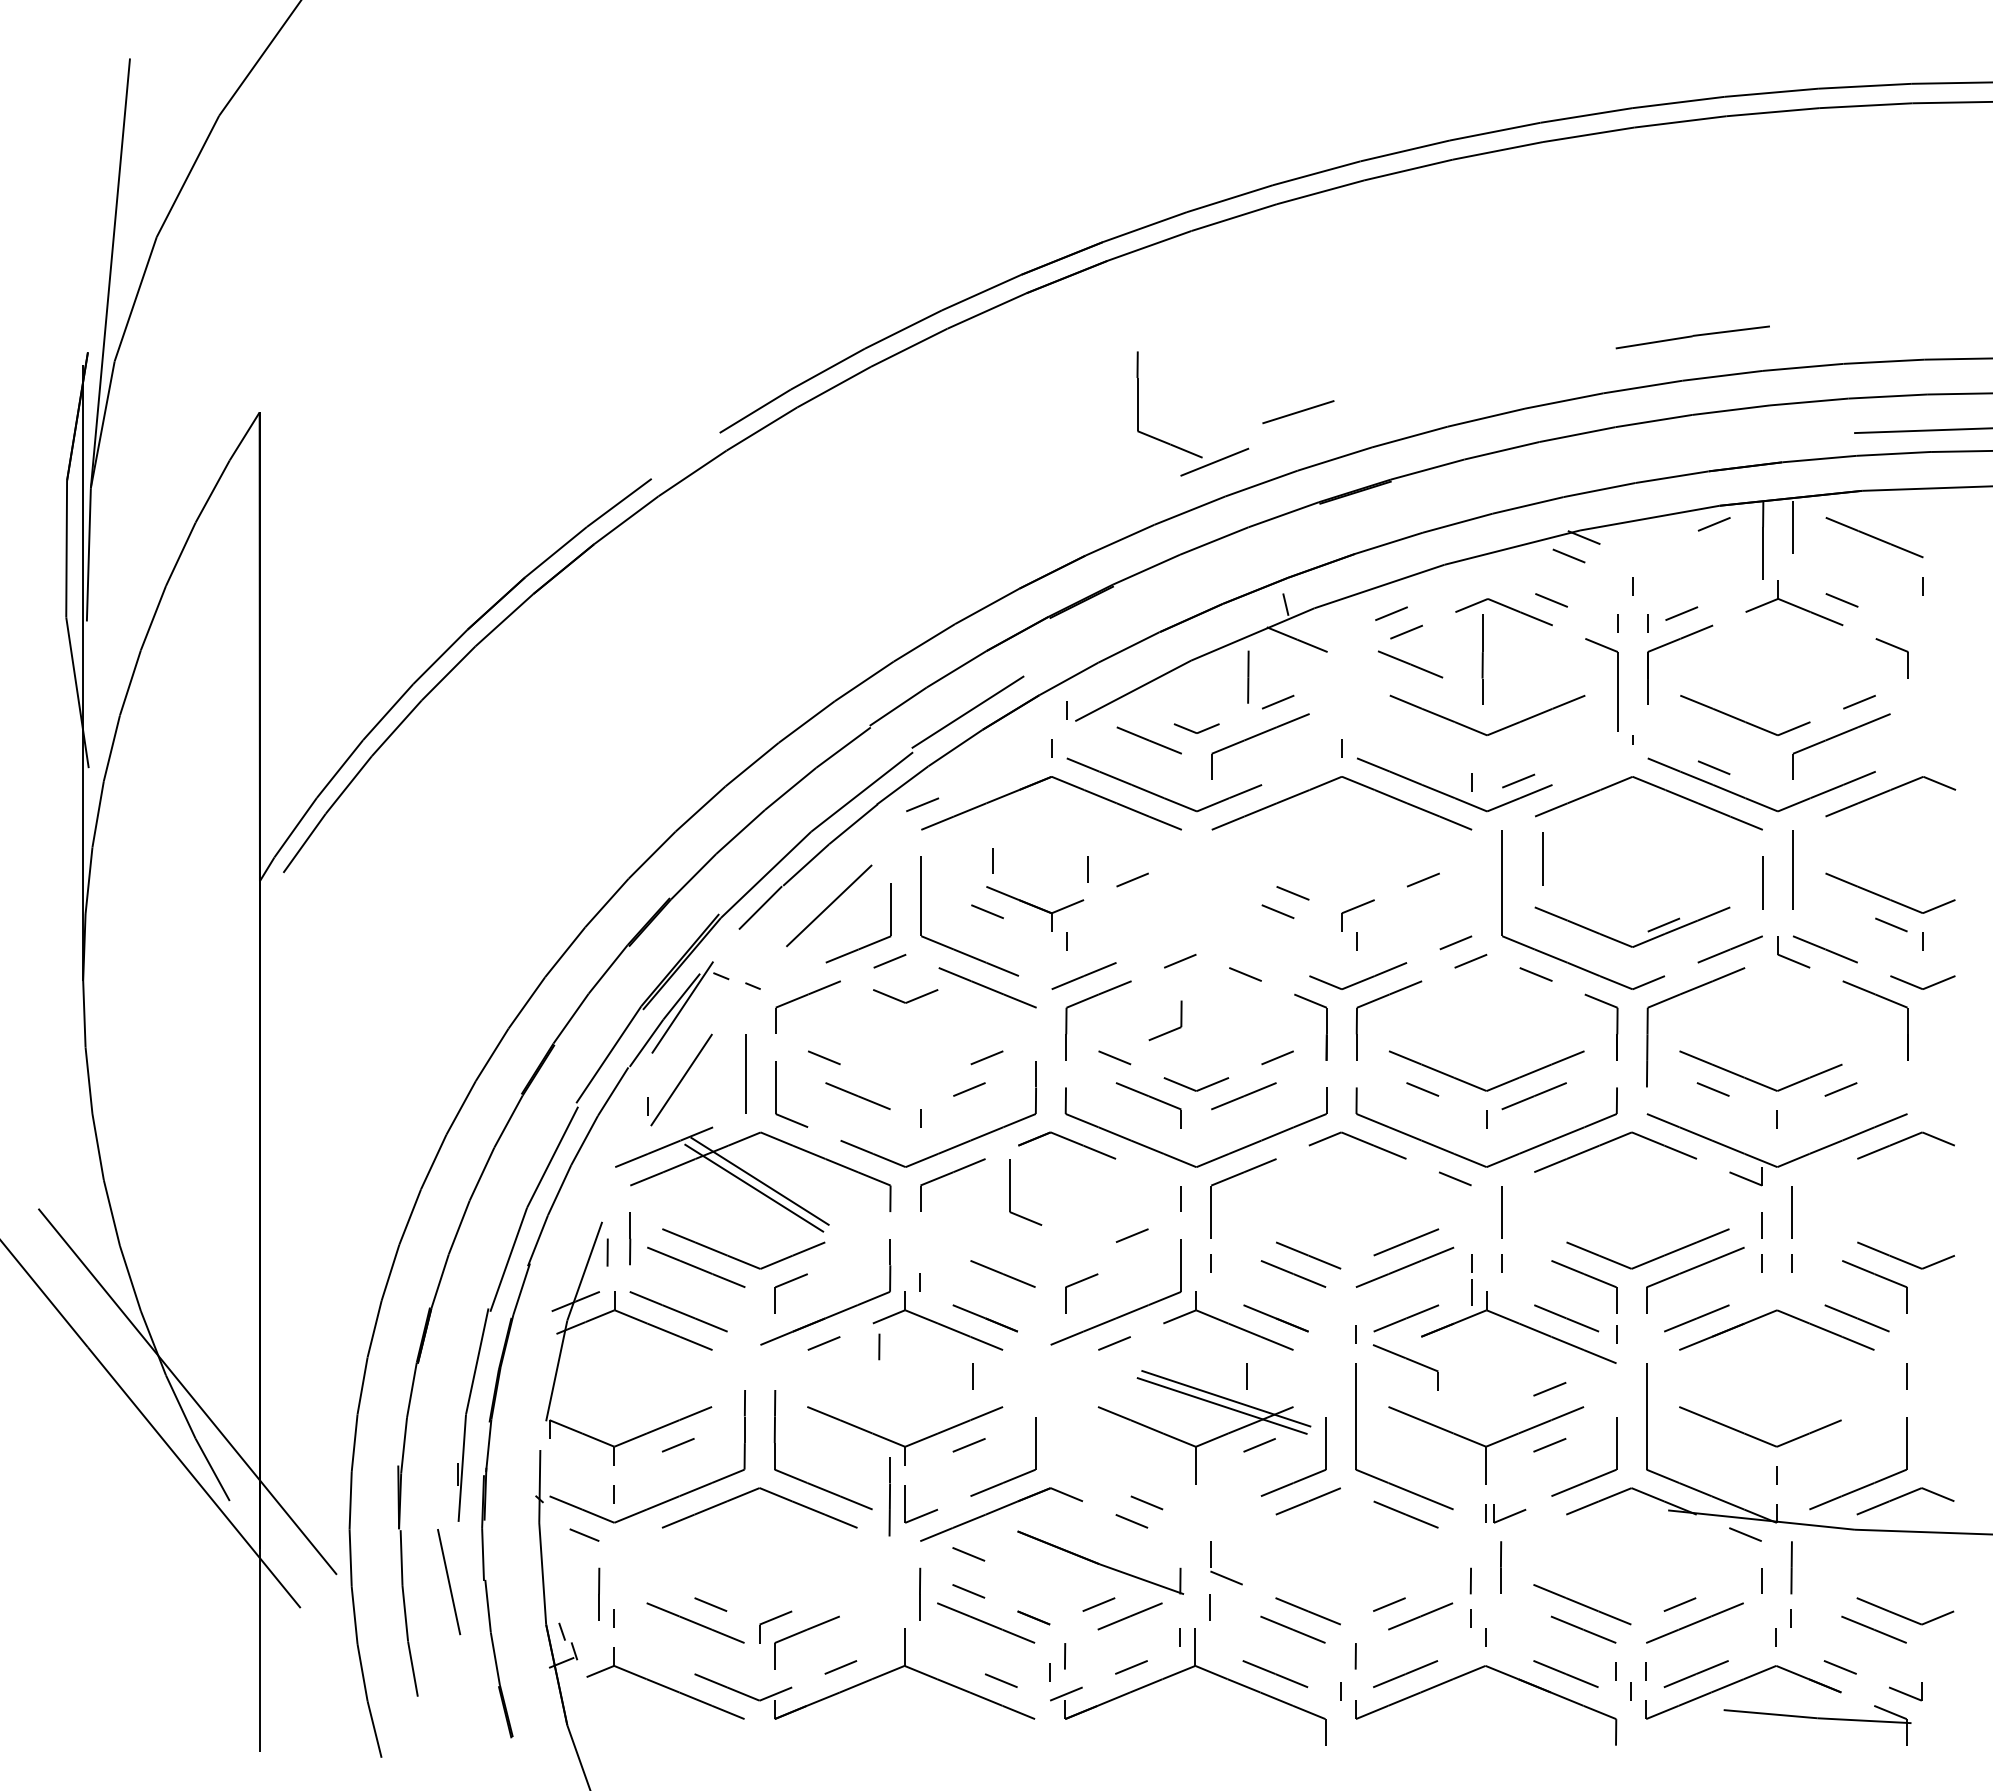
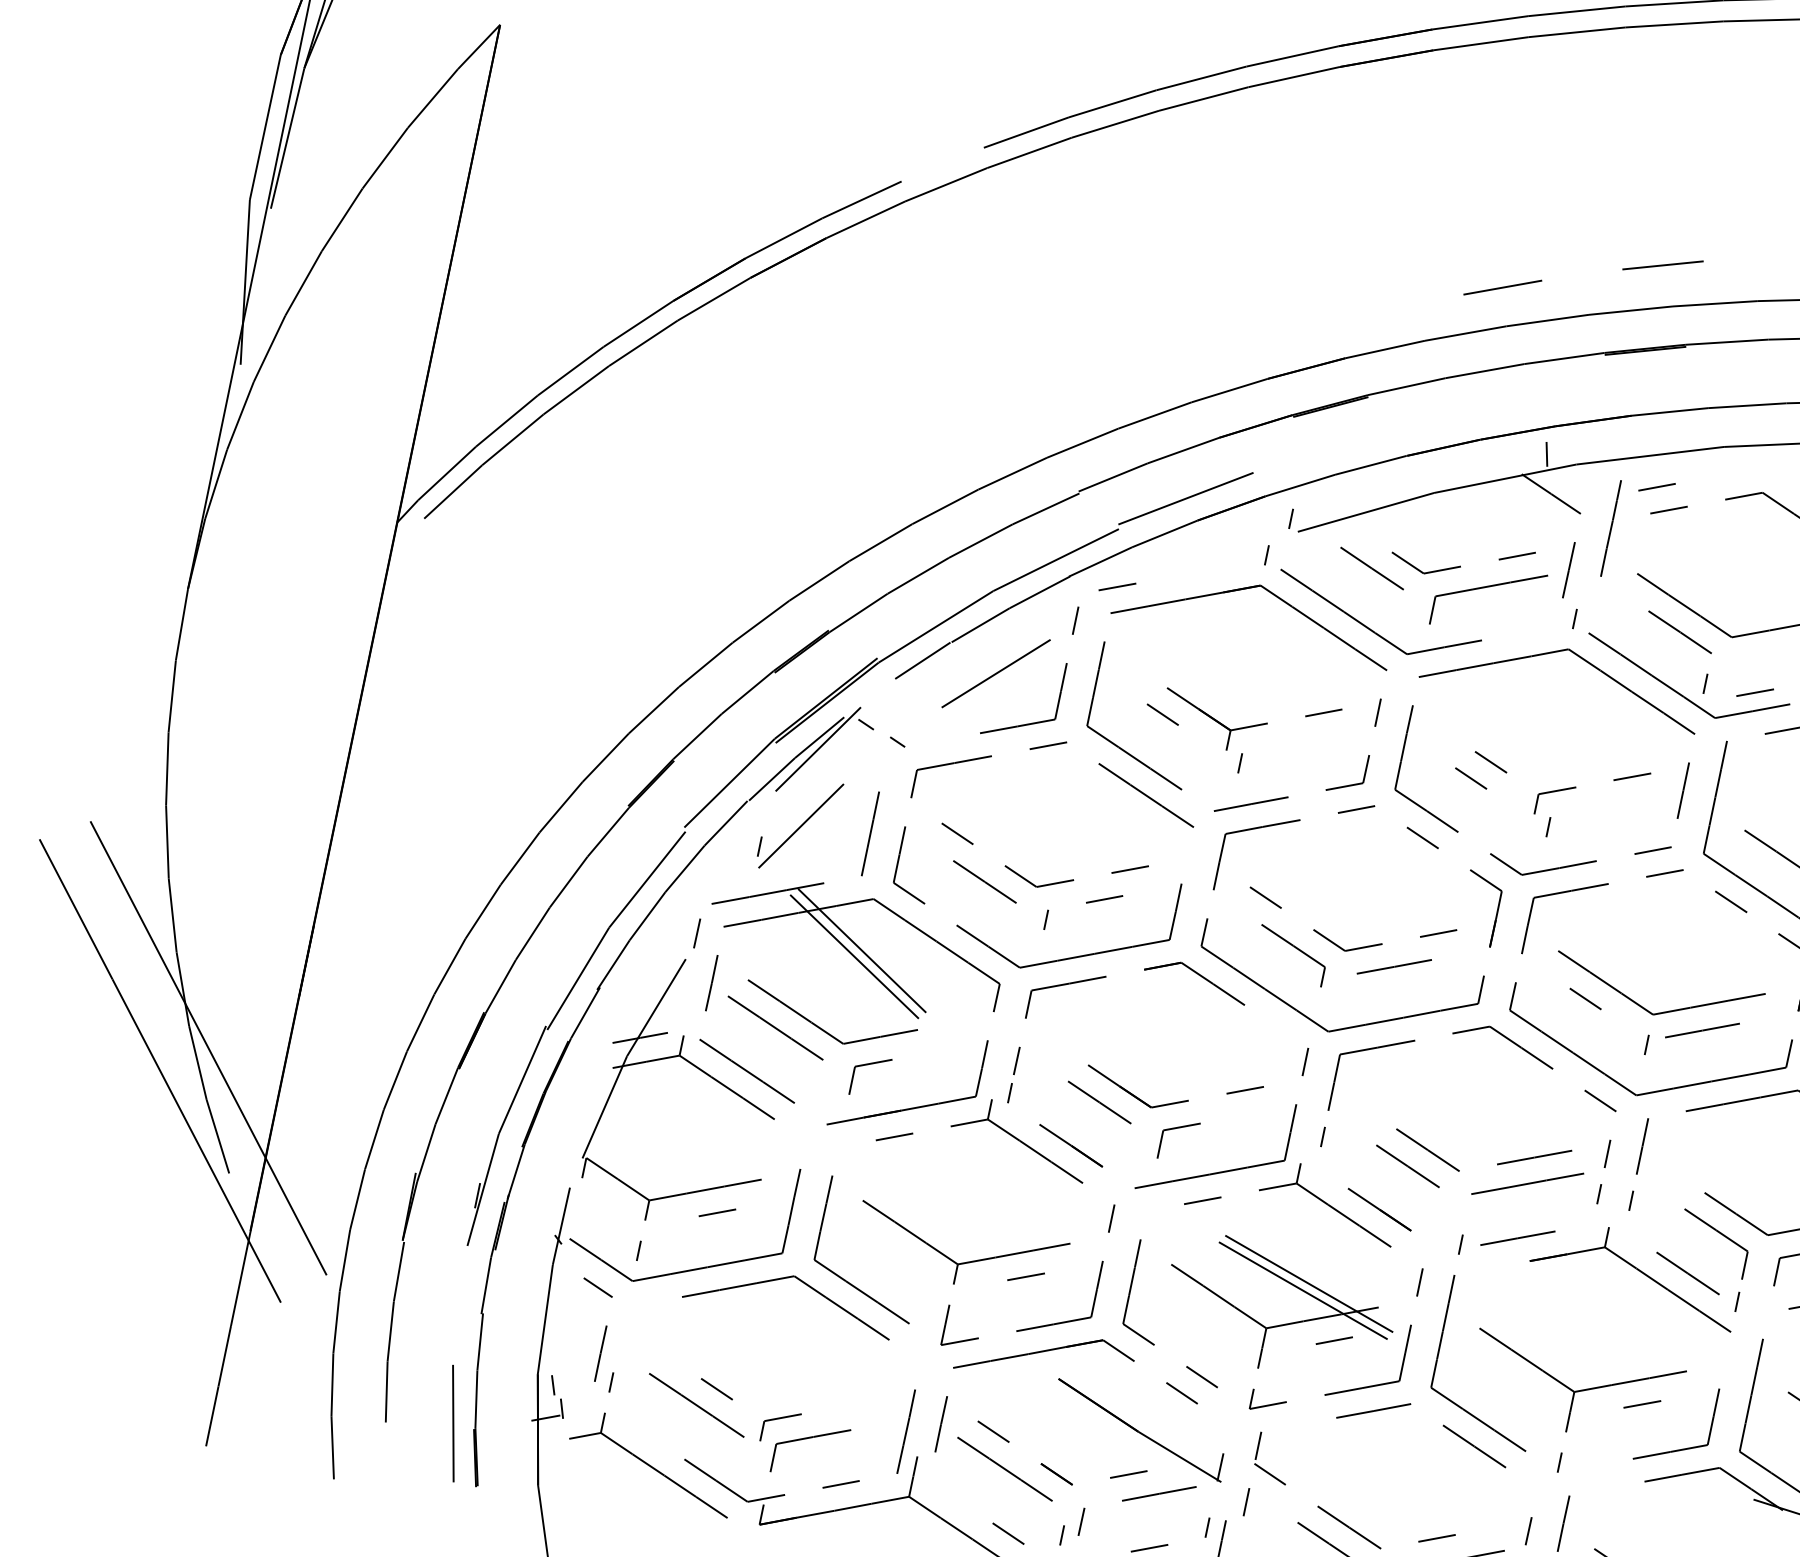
part: (1138, 404) -> (1402, 761), moved
line: (1298, 412) -> (1663, 265), moved
line: (1482, 659) -> (1610, 528), moved
line: (1410, 664) -> (1680, 632), moved
line: (1248, 676) -> (1569, 569), moved
part: (1196, 728) -> (1424, 566), size x1.43
line: (1542, 858) -> (1682, 790), moved
line: (992, 860) -> (1075, 619), moved
line: (1087, 869) -> (1377, 712), moved
part: (905, 996) -> (1037, 879), moved
part: (1170, 1030) -> (1350, 784), moved
part: (1010, 1192) -> (1125, 1017), removed
line: (607, 1252) -> (696, 933), moved
part: (1034, 1255) -> (1137, 1089), added
line: (1471, 1292) -> (1607, 1154), moved
line: (879, 1346) -> (1017, 1060), moved
part: (1408, 1360) -> (1510, 1283), removed
line: (972, 1376) -> (1111, 1218), moved
line: (1246, 1376) -> (1419, 1282), moved
line: (1549, 1389) -> (1654, 1345), removed
part: (1066, 1436) -> (1131, 1288), added
line: (889, 1496) -> (905, 1431), moved
part: (1509, 1513) -> (1268, 1402), moved
line: (968, 1554) -> (1001, 1392), removed
line: (449, 1582) -> (453, 1424), moved

